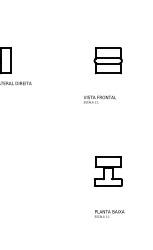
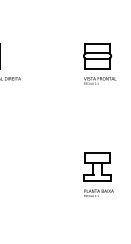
text: (99, 99) -> (99, 80), moved
text: (109, 213) -> (98, 192), moved

